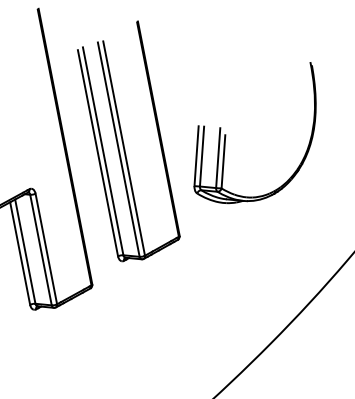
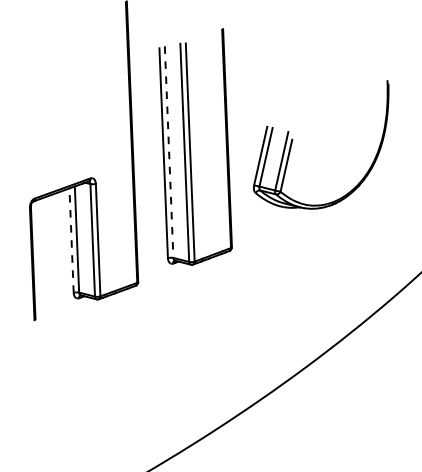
part: (226, 134) -> (293, 139), moved
line: (103, 151) -> (169, 152), solid -> dashed
line: (20, 253) -> (71, 240), solid -> dashed

